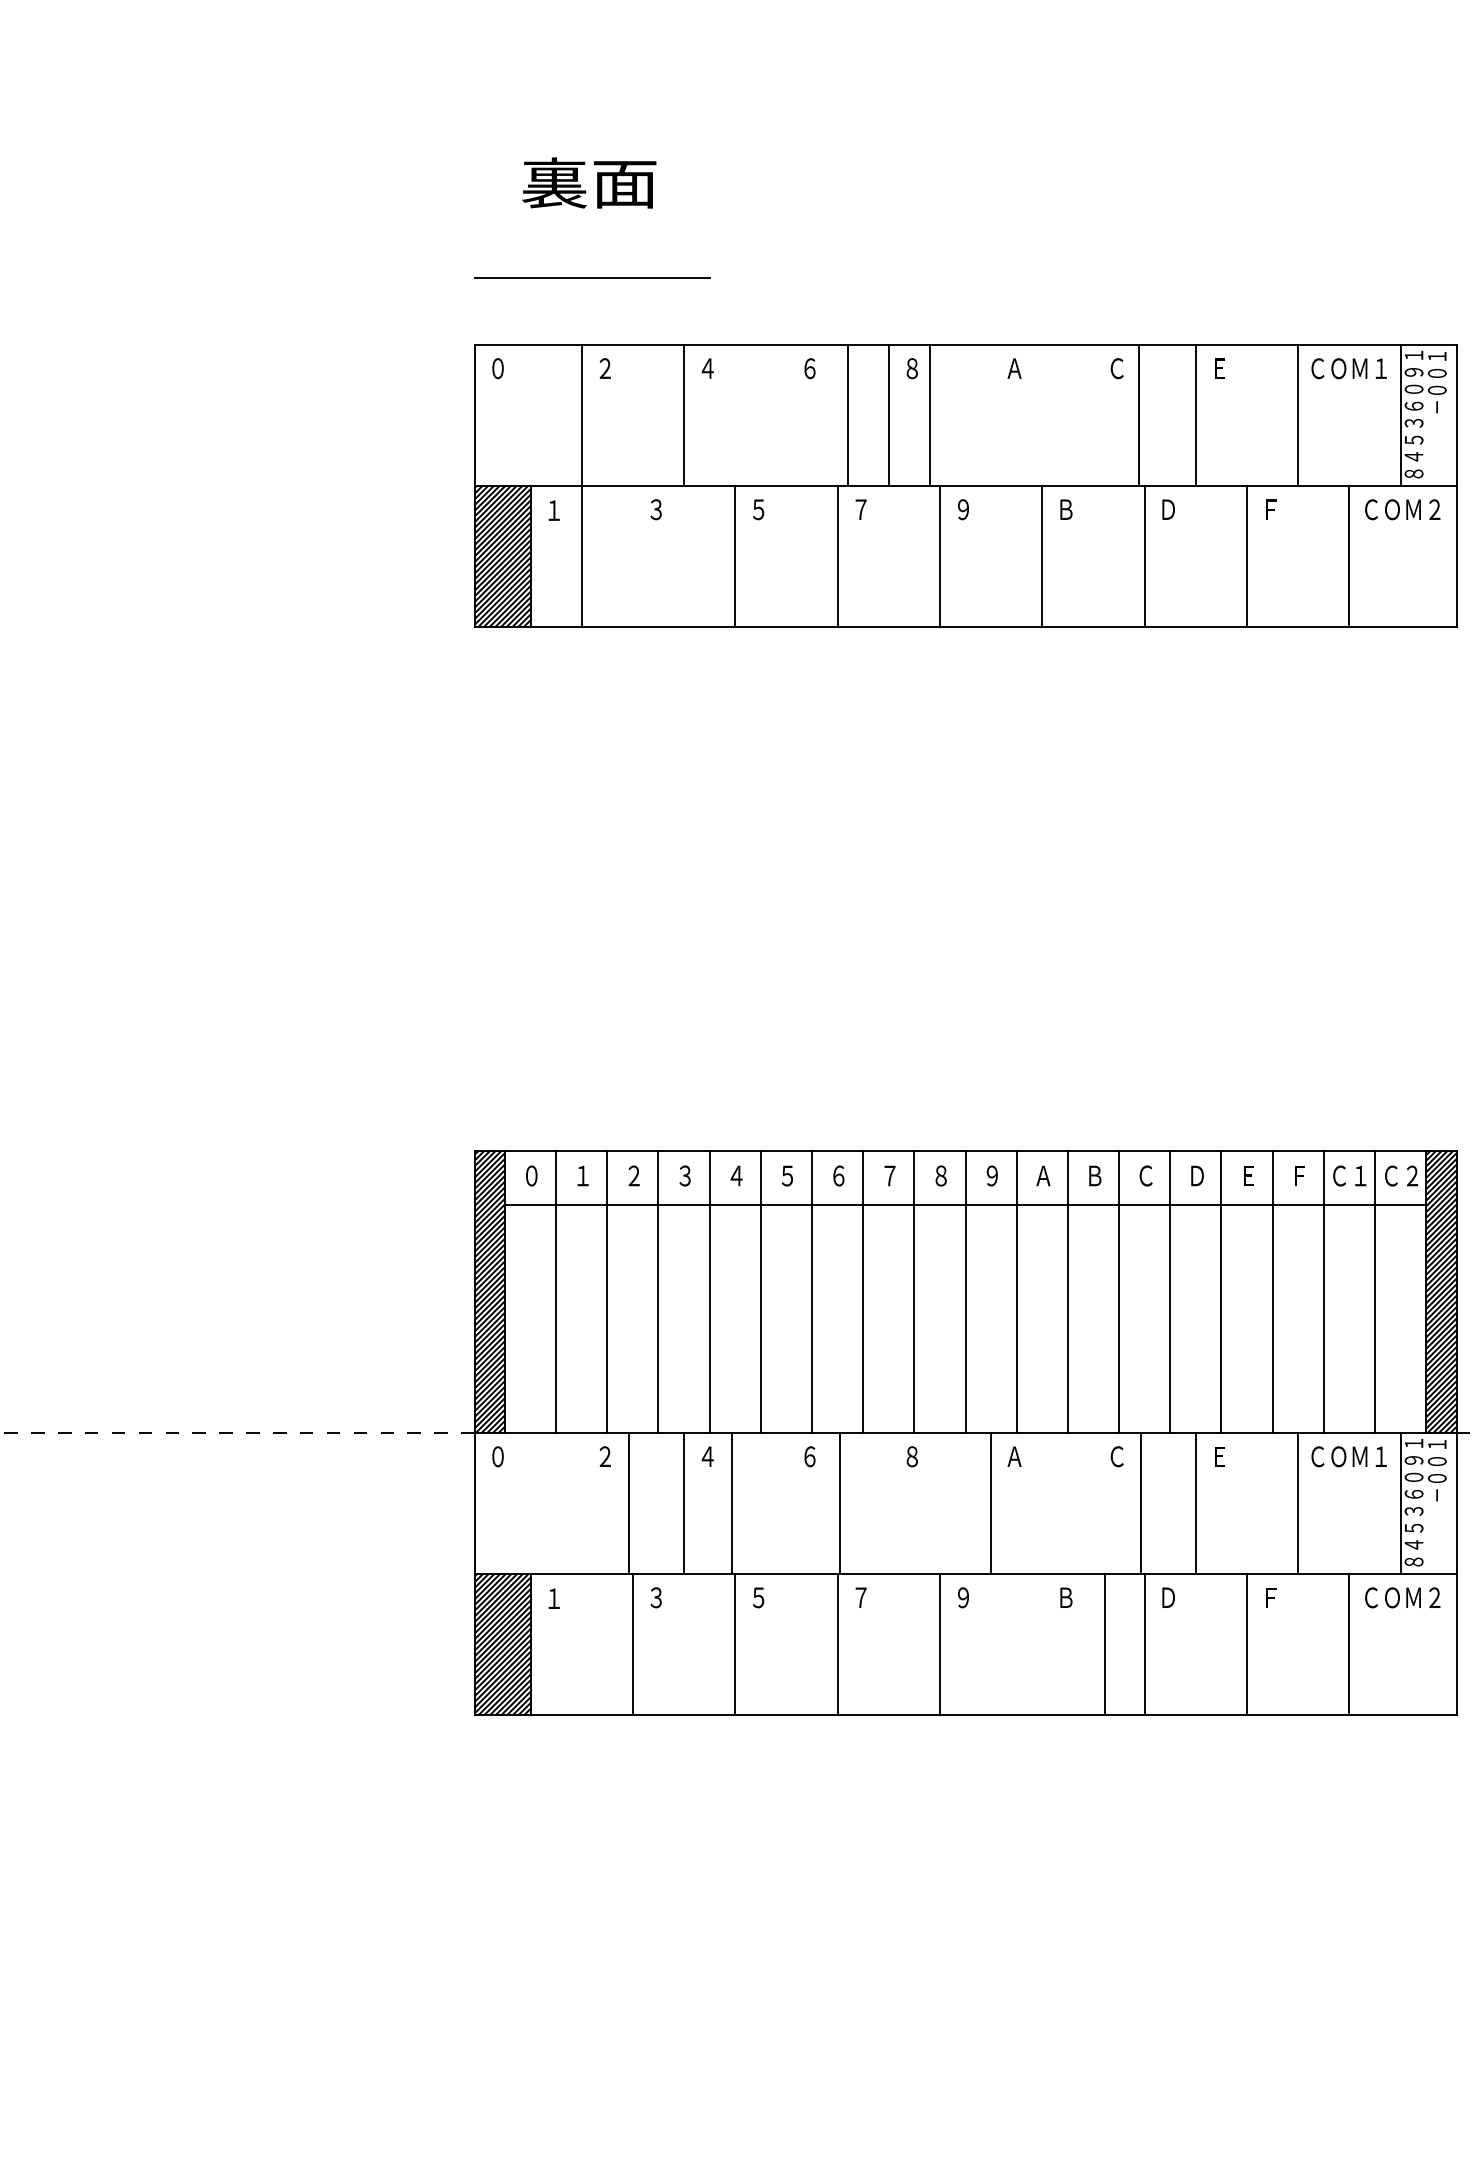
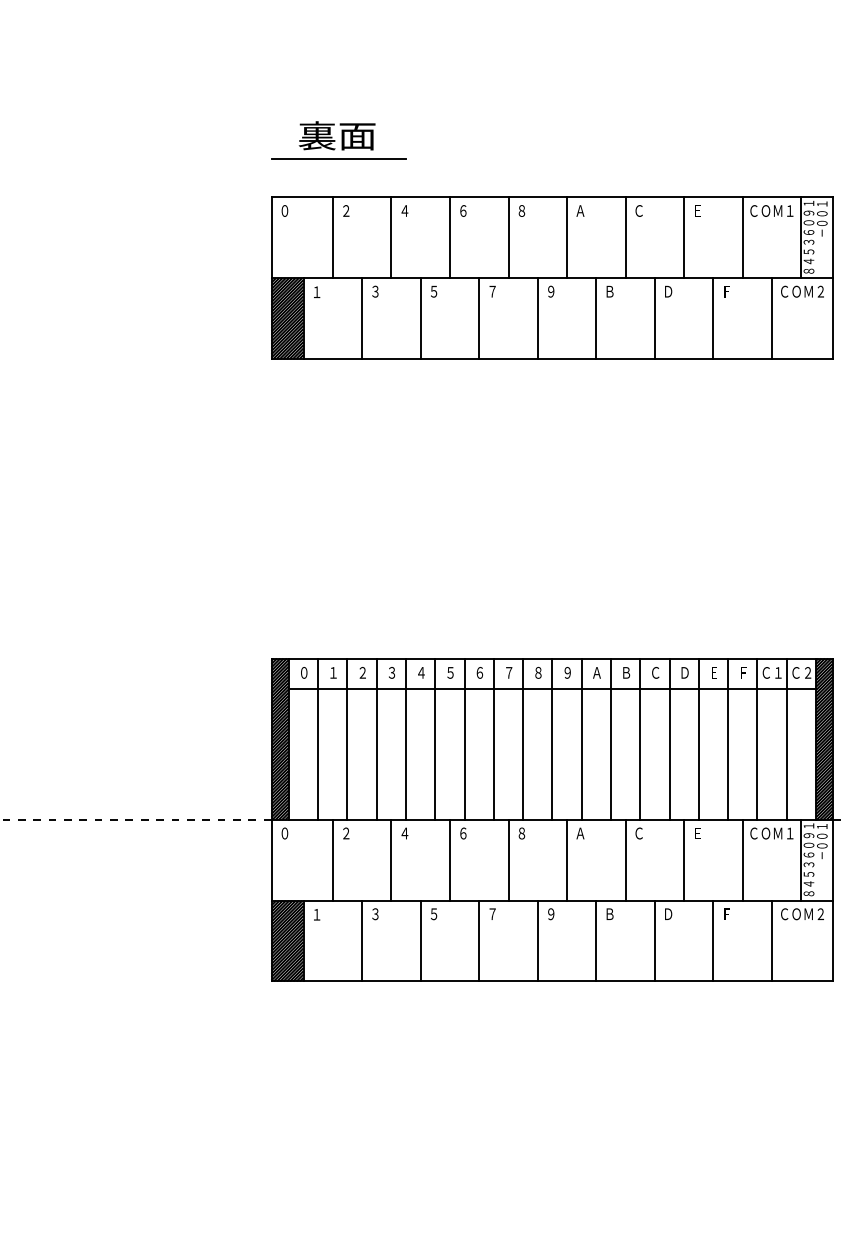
text: (588, 182) -> (336, 135), moved
line: (846, 414) -> (449, 237), moved
line: (930, 414) -> (567, 237), moved
line: (1138, 414) -> (625, 237), moved
line: (582, 556) -> (362, 318), moved
line: (628, 1502) -> (332, 859), moved
line: (731, 1502) -> (449, 859), moved
line: (839, 1502) -> (508, 859), moved
line: (1140, 1502) -> (625, 859), moved
line: (1105, 1643) -> (596, 940), moved

